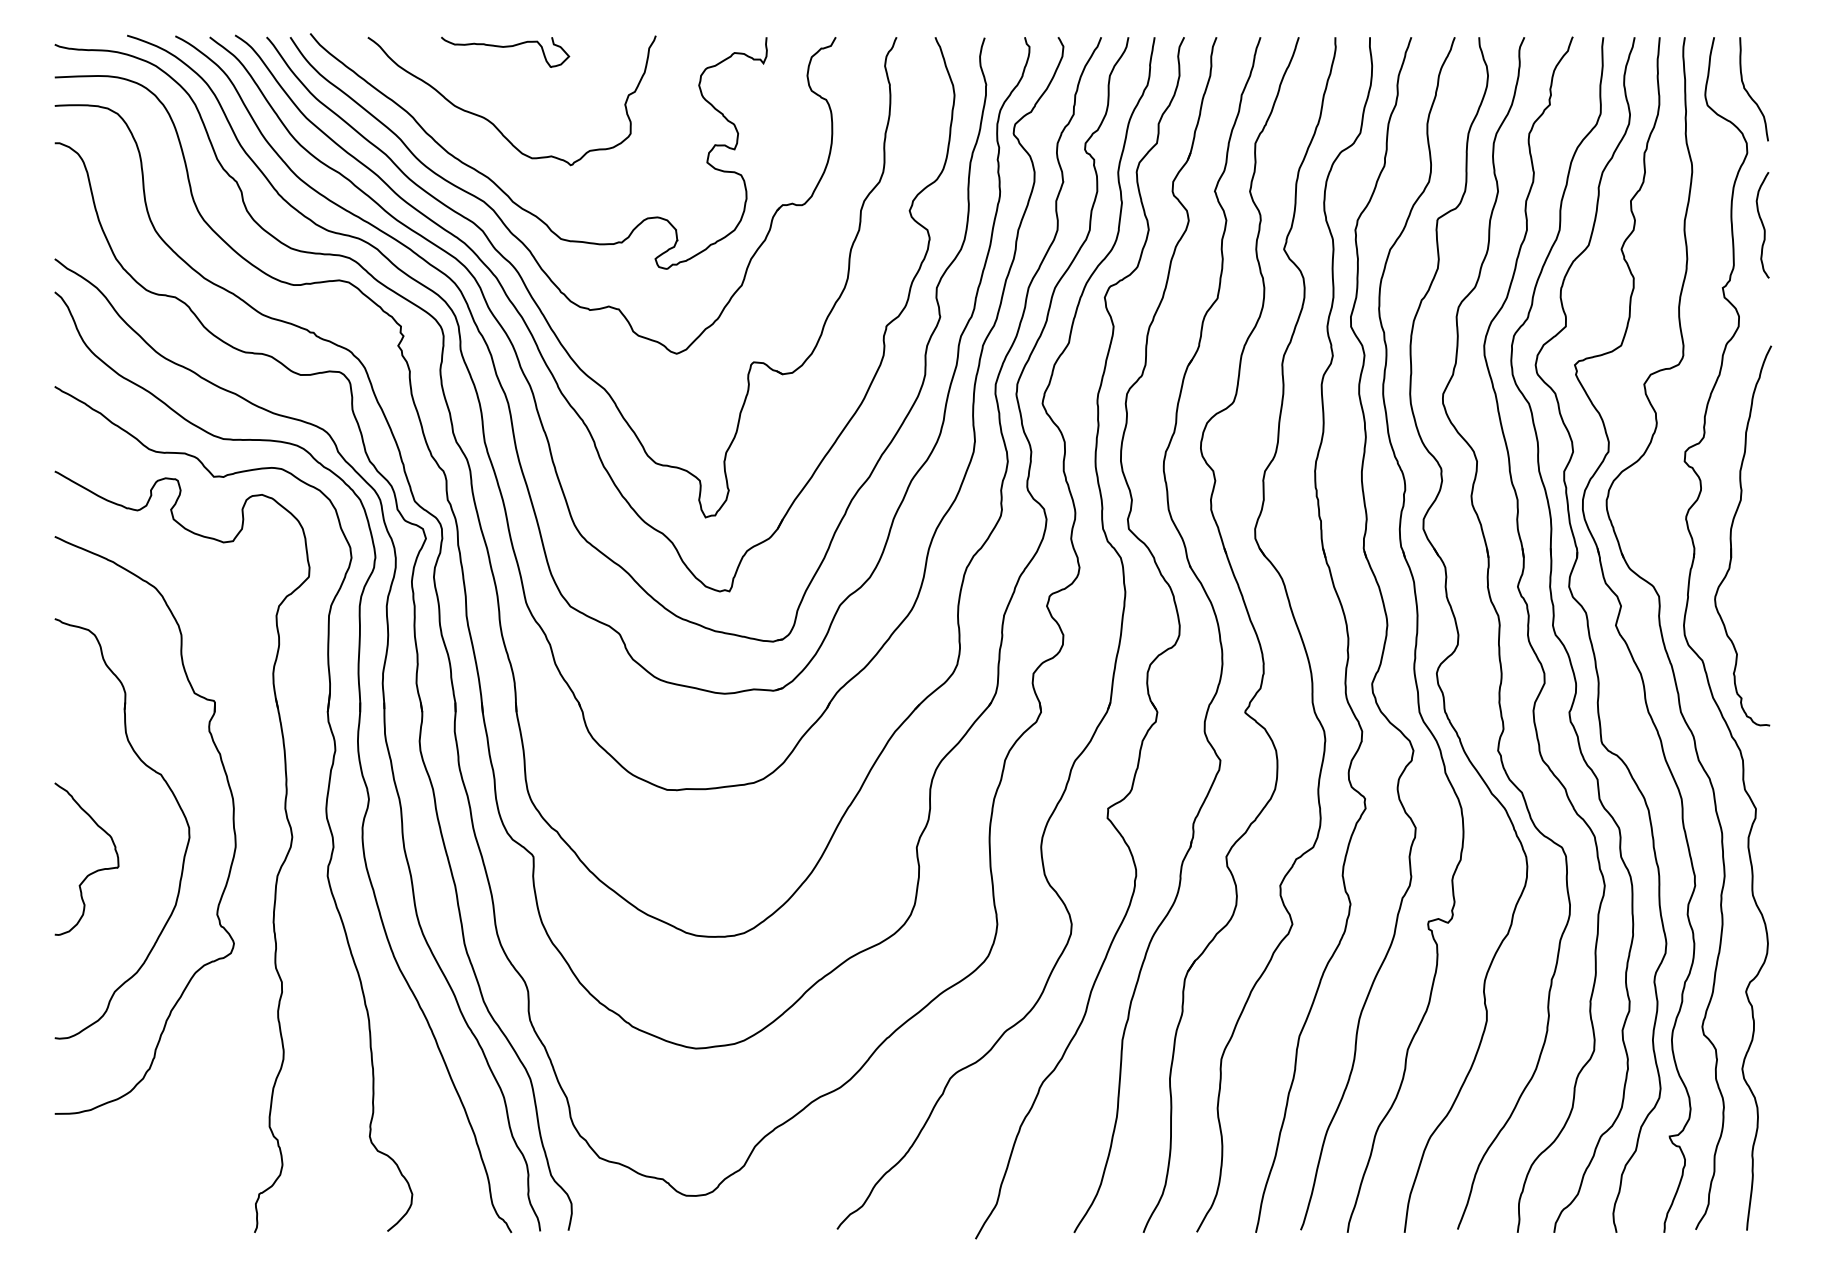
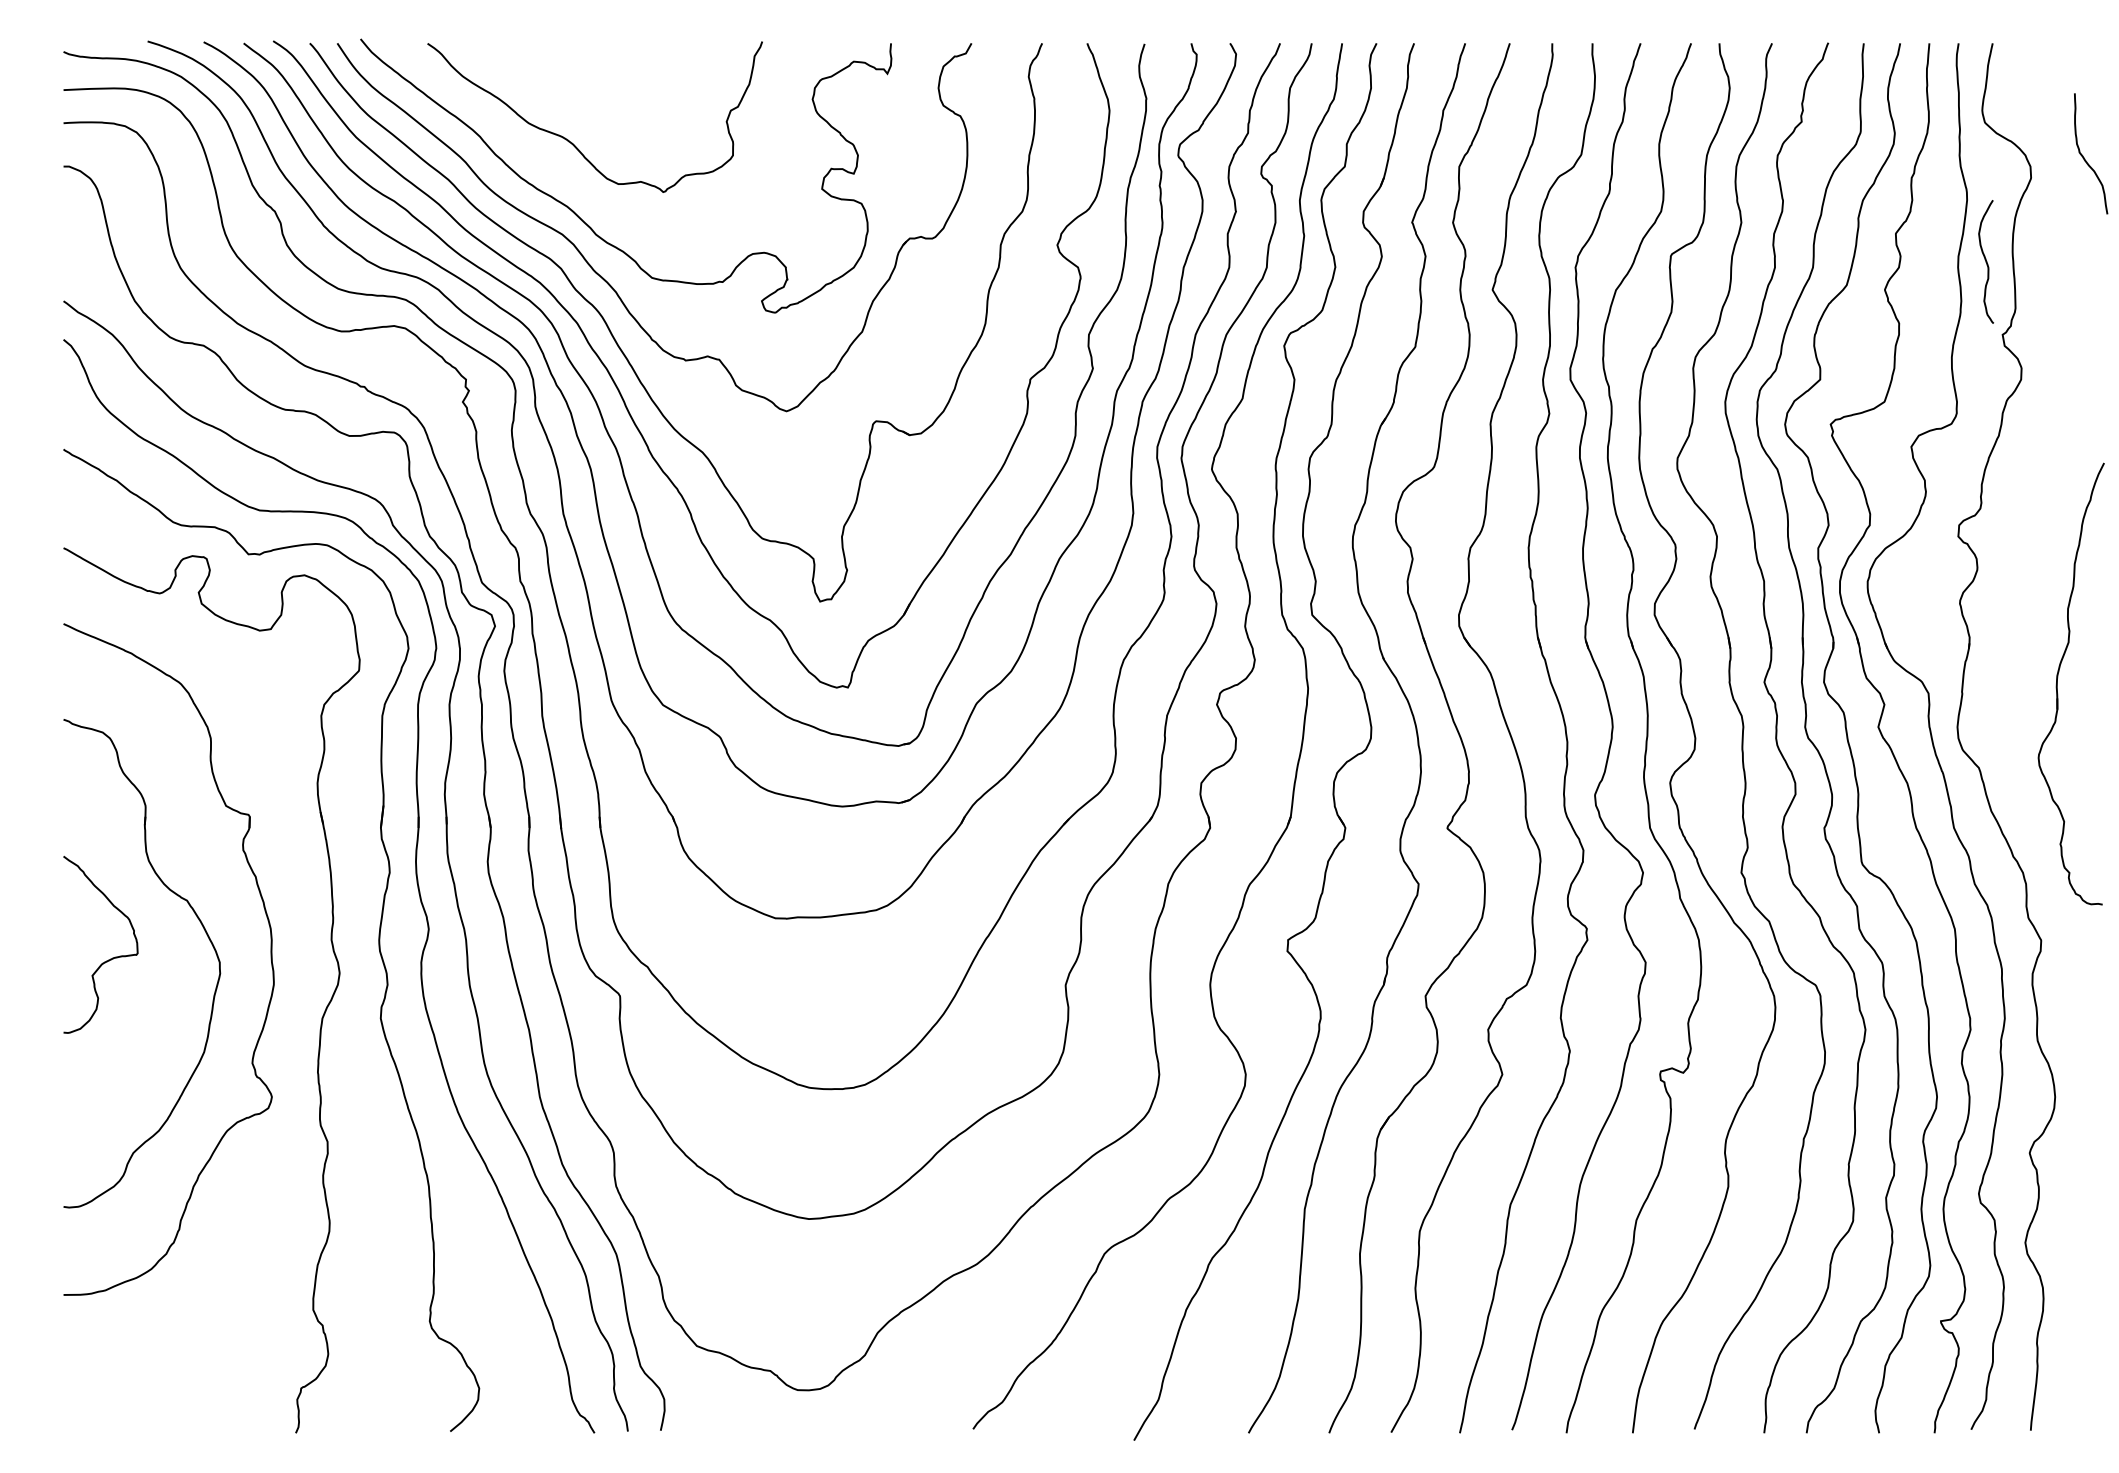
curve: (505, 47) -> (587, 55), removed
curve: (1748, 92) -> (2084, 157), moved
curve: (1763, 224) -> (1986, 261), moved
part: (1731, 535) -> (2057, 683), moved
curve: (93, 871) -> (108, 959), moved

